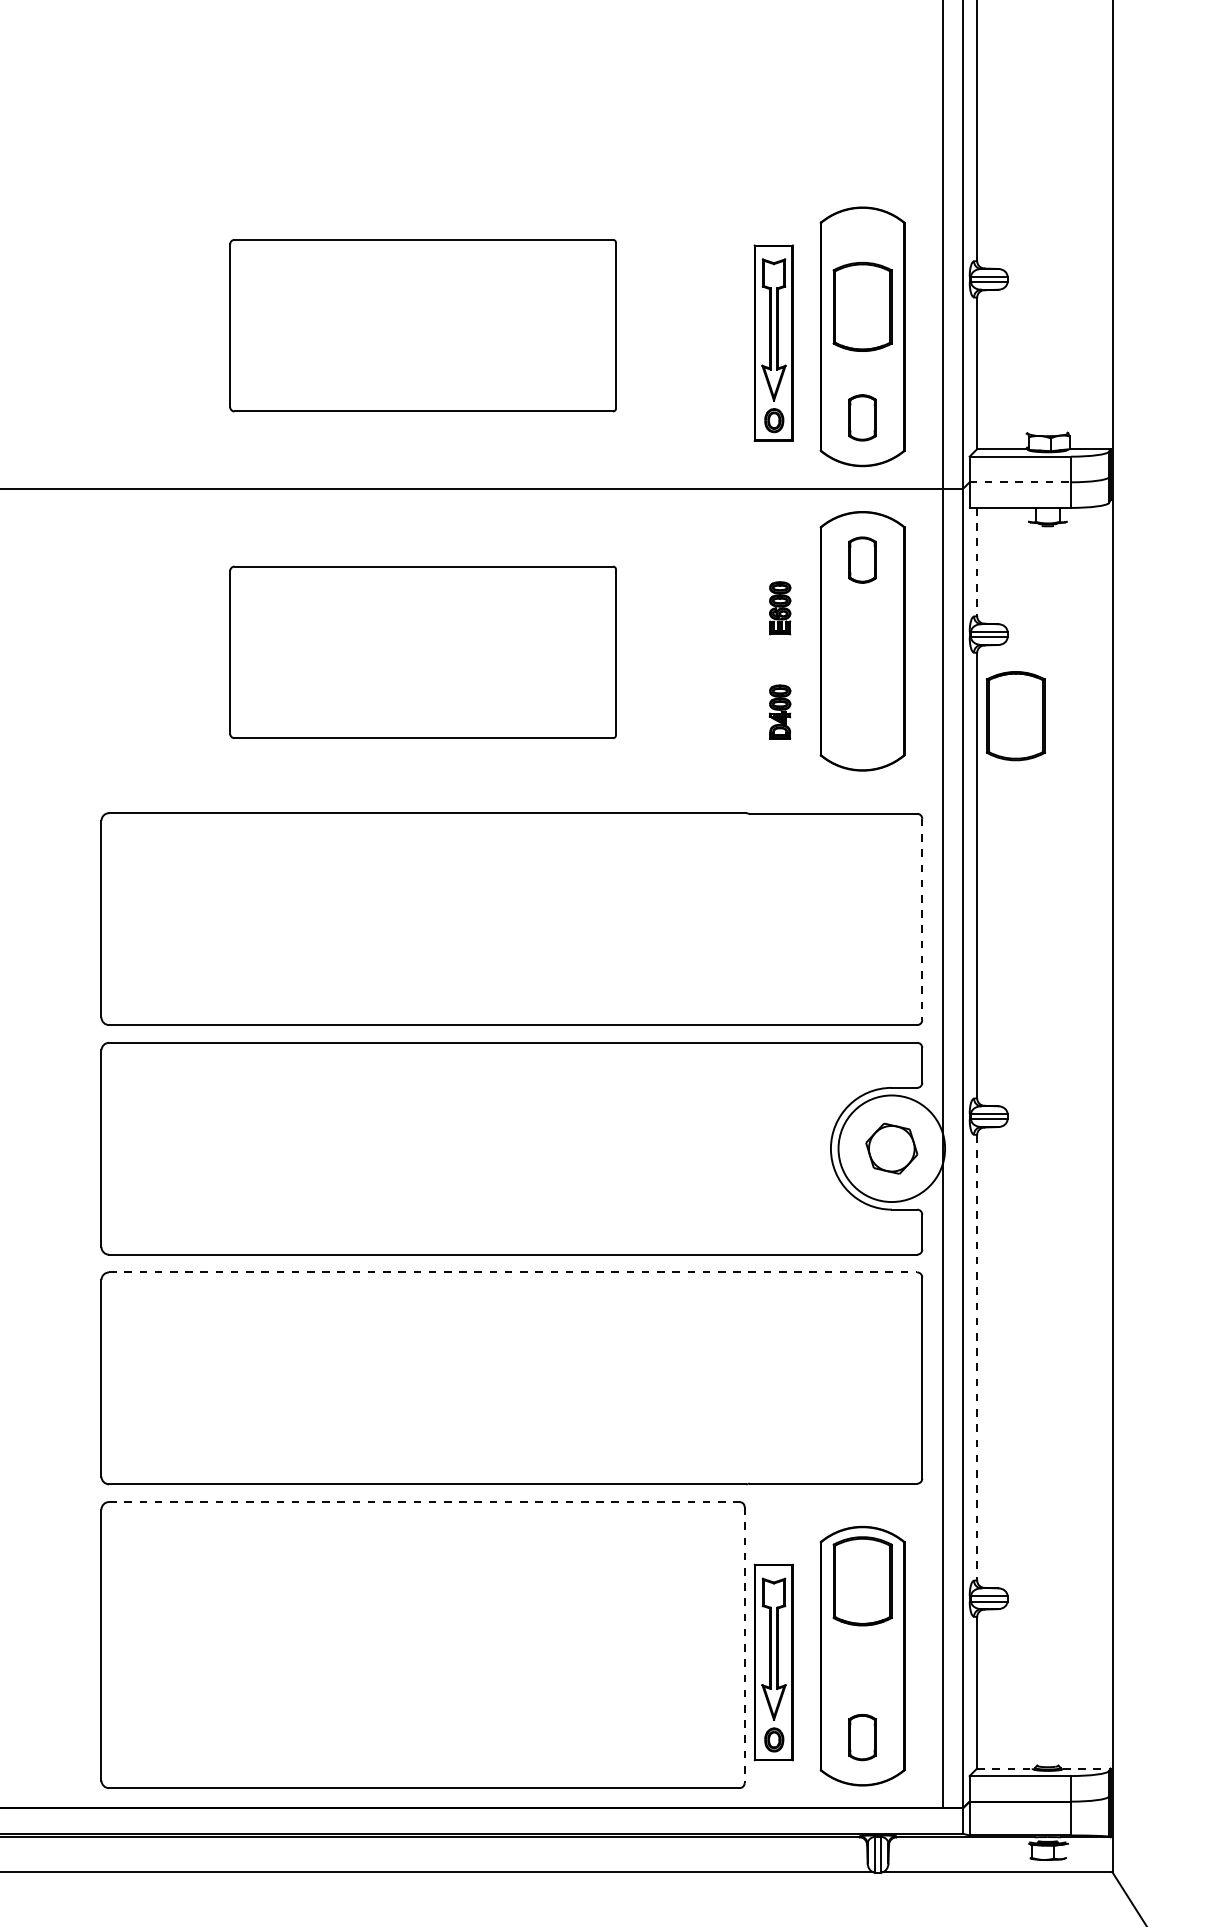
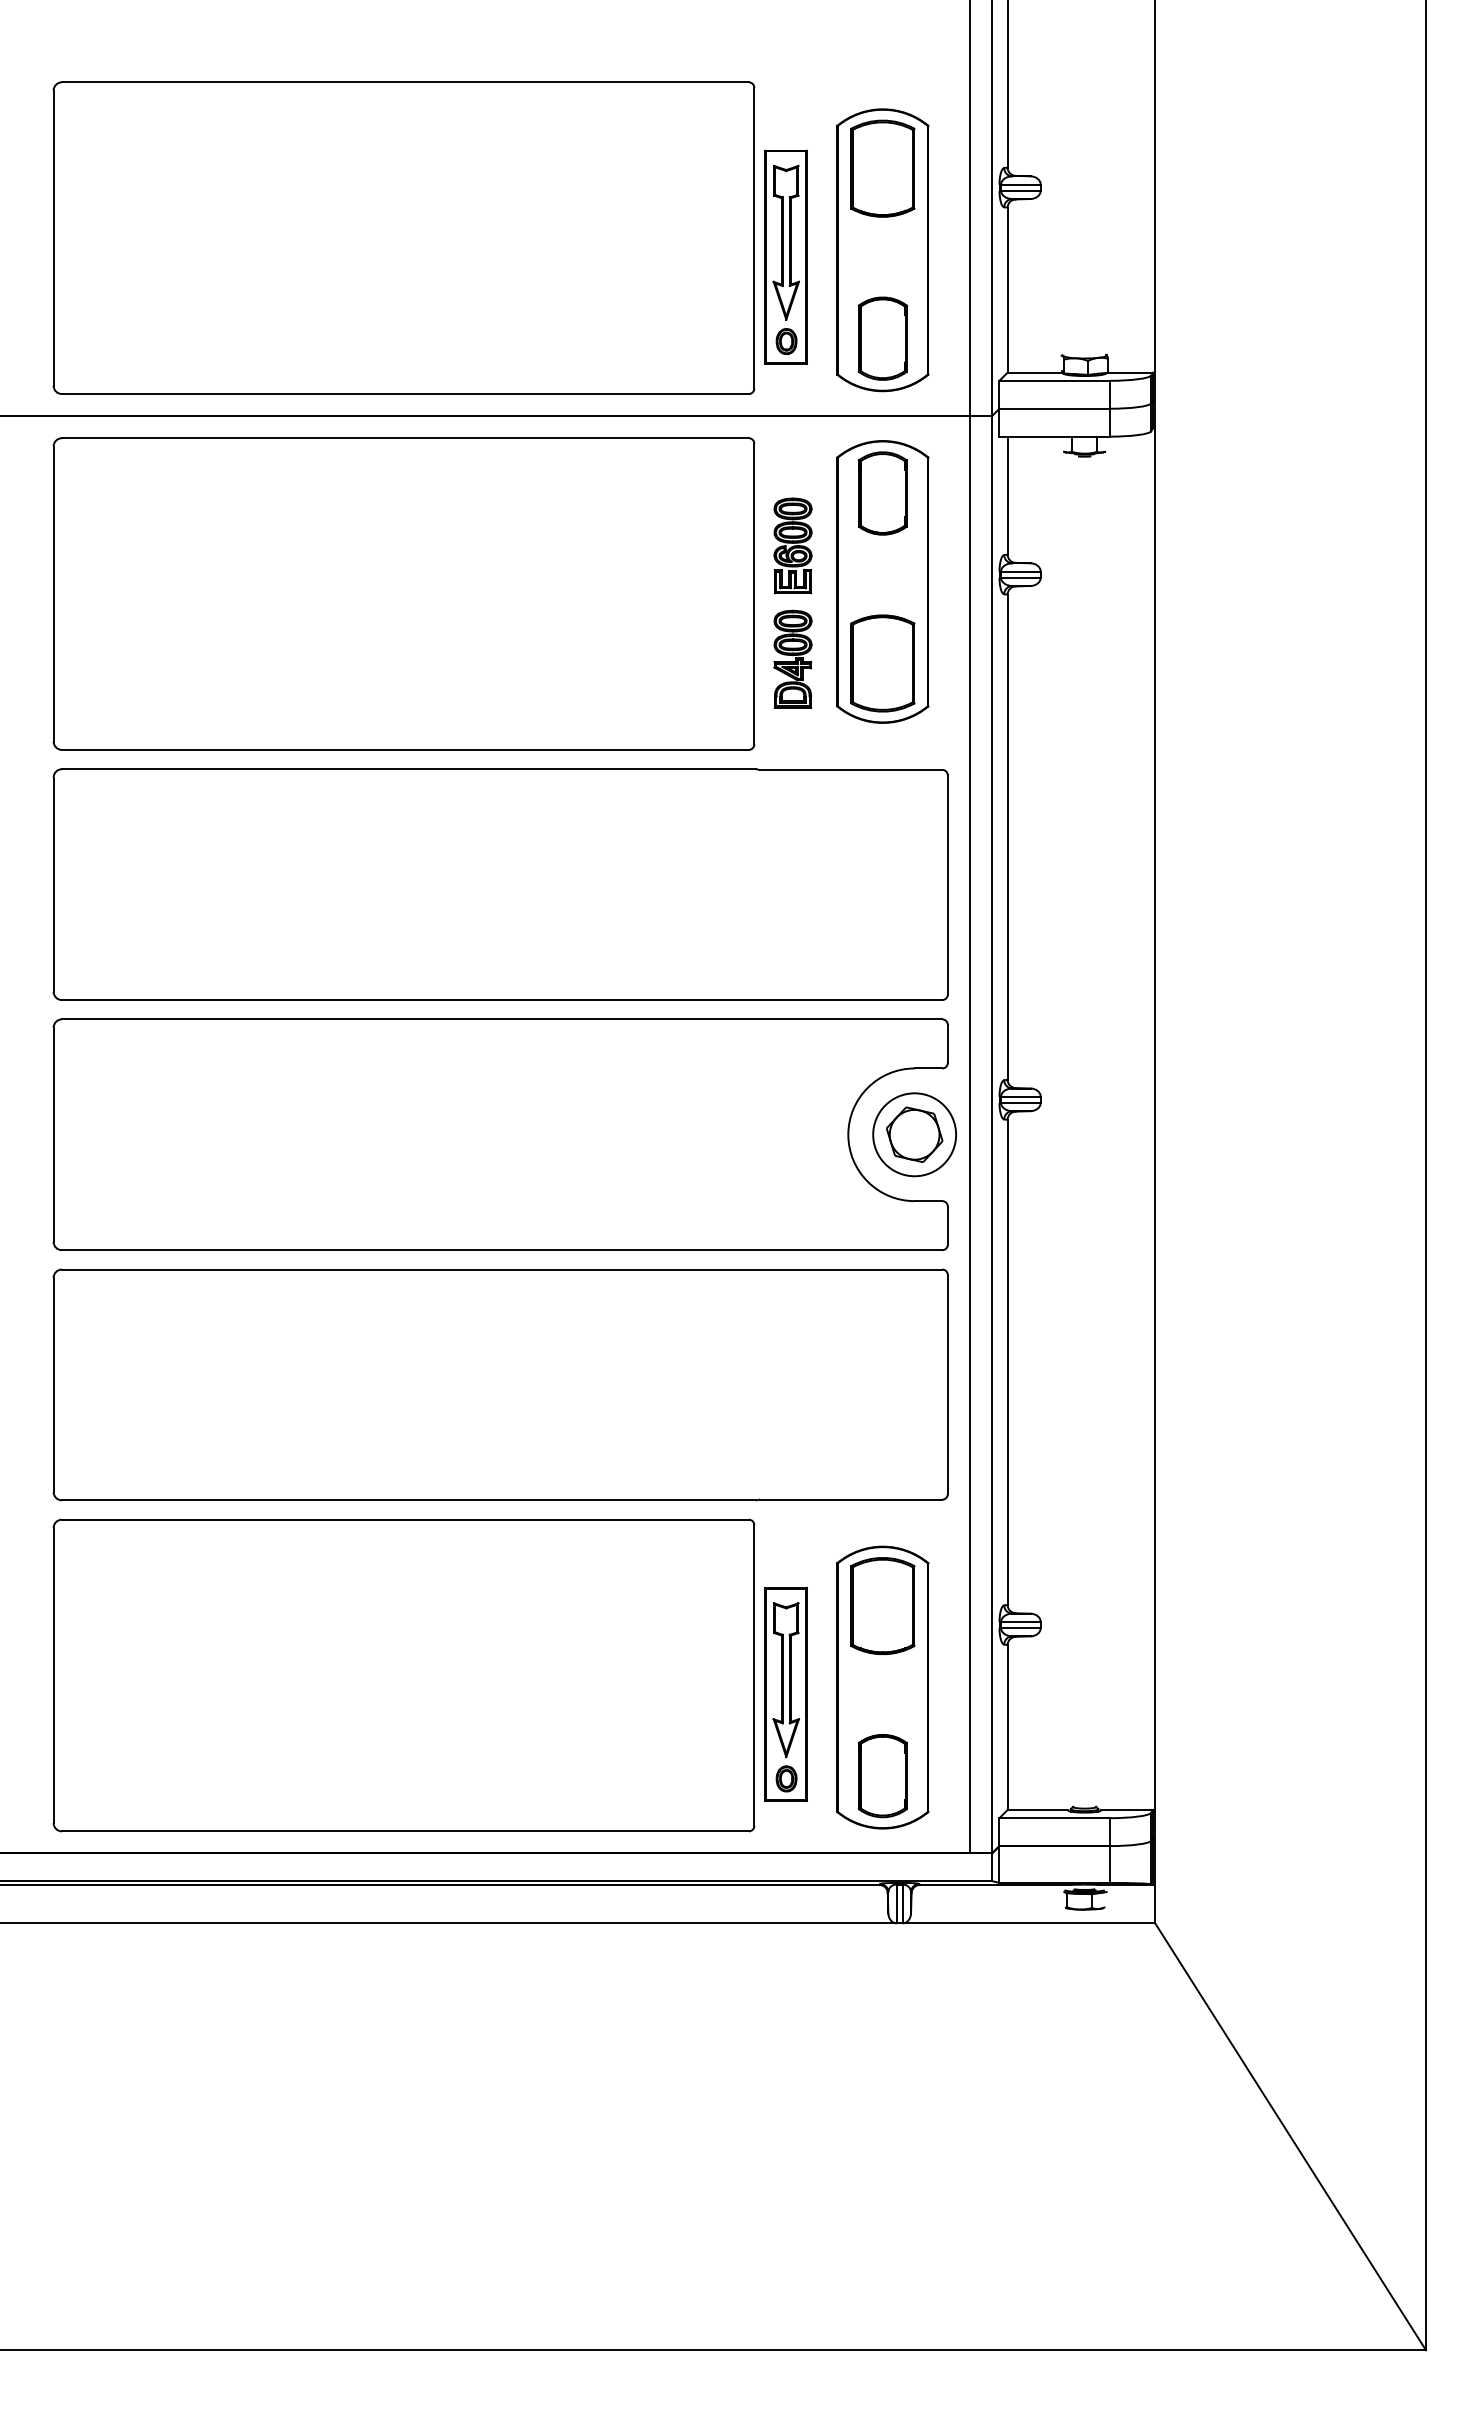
part: (862, 306) -> (882, 168), moved
part: (422, 325) -> (403, 237), size x1.67
part: (862, 417) -> (882, 338), size x1.67
line: (1021, 482) -> (1055, 408), dashed -> solid
part: (862, 560) -> (882, 493), size x1.67
line: (977, 561) -> (1007, 495), dashed -> solid
part: (779, 607) -> (792, 545), size x1.67
part: (422, 651) -> (403, 593), size x1.67
part: (779, 711) -> (792, 658), size x1.67
part: (1015, 716) -> (882, 663), moved
line: (921, 919) -> (947, 884), dashed -> solid
circle: (891, 1148) -> (914, 1134), size x0.71
line: (513, 1272) -> (502, 1269), dashed -> solid
line: (977, 1357) -> (1007, 1362), dashed -> solid
line: (424, 1501) -> (405, 1519), dashed -> solid
line: (744, 1645) -> (754, 1676), dashed -> solid
part: (862, 1737) -> (882, 1776), size x1.67
line: (1005, 1768) -> (1038, 1810), dashed -> solid
line: (1087, 1768) -> (1127, 1810), dashed -> solid

